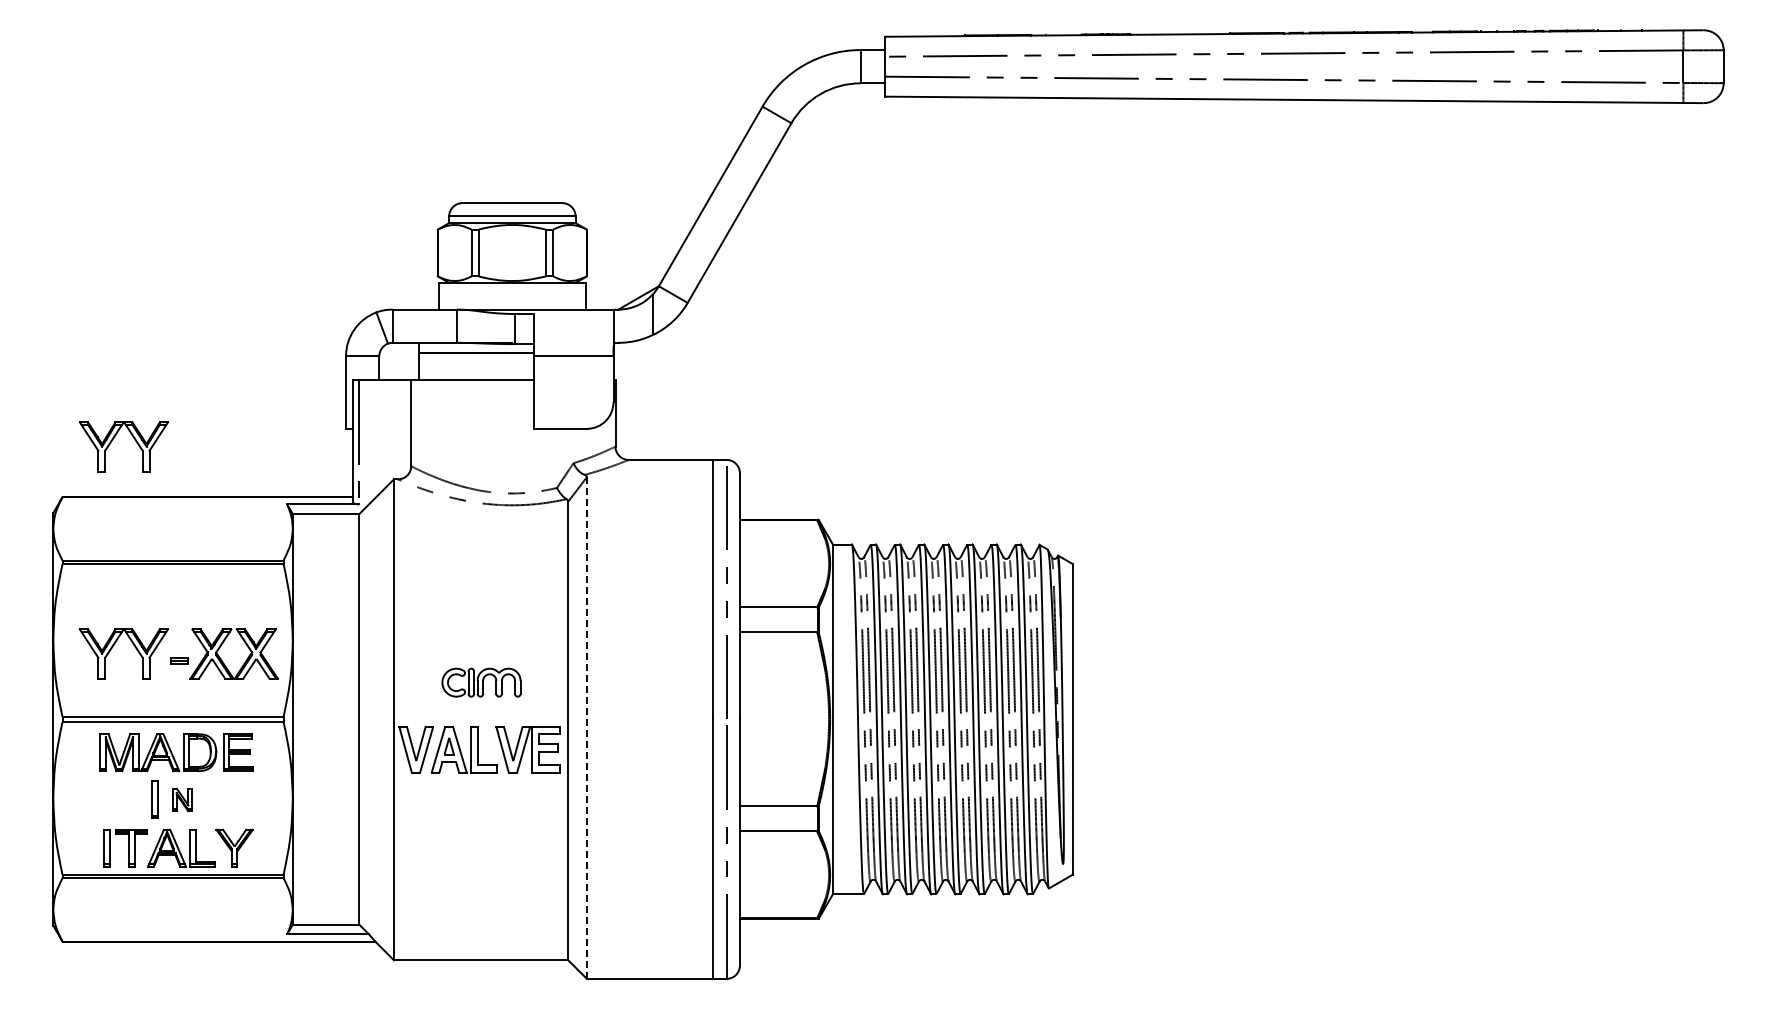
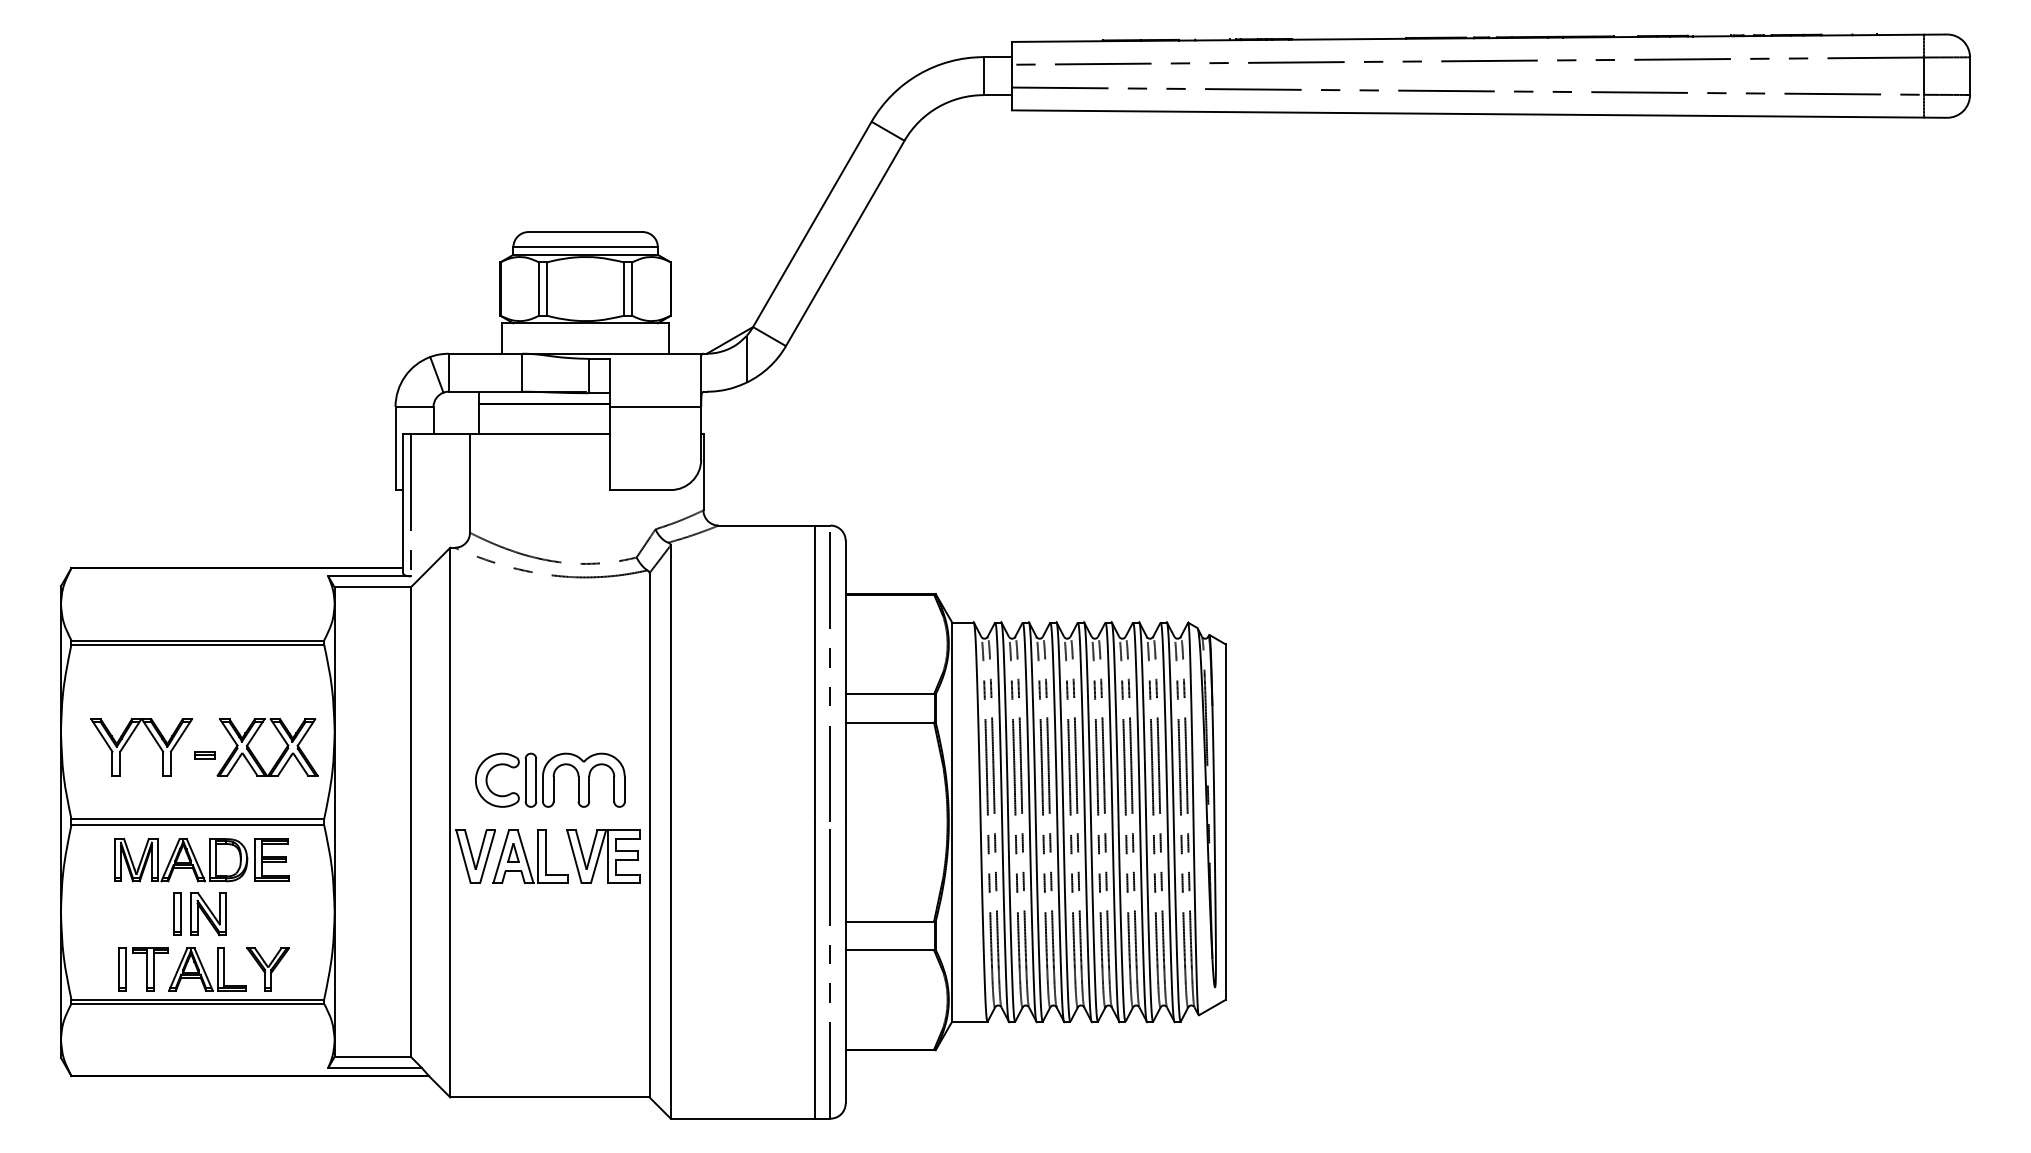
part: (114, 438) -> (130, 501), removed
part: (481, 682) -> (550, 779), size x1.67
line: (586, 728) -> (670, 832), dashed -> solid
part: (182, 799) -> (208, 913), size x1.67

